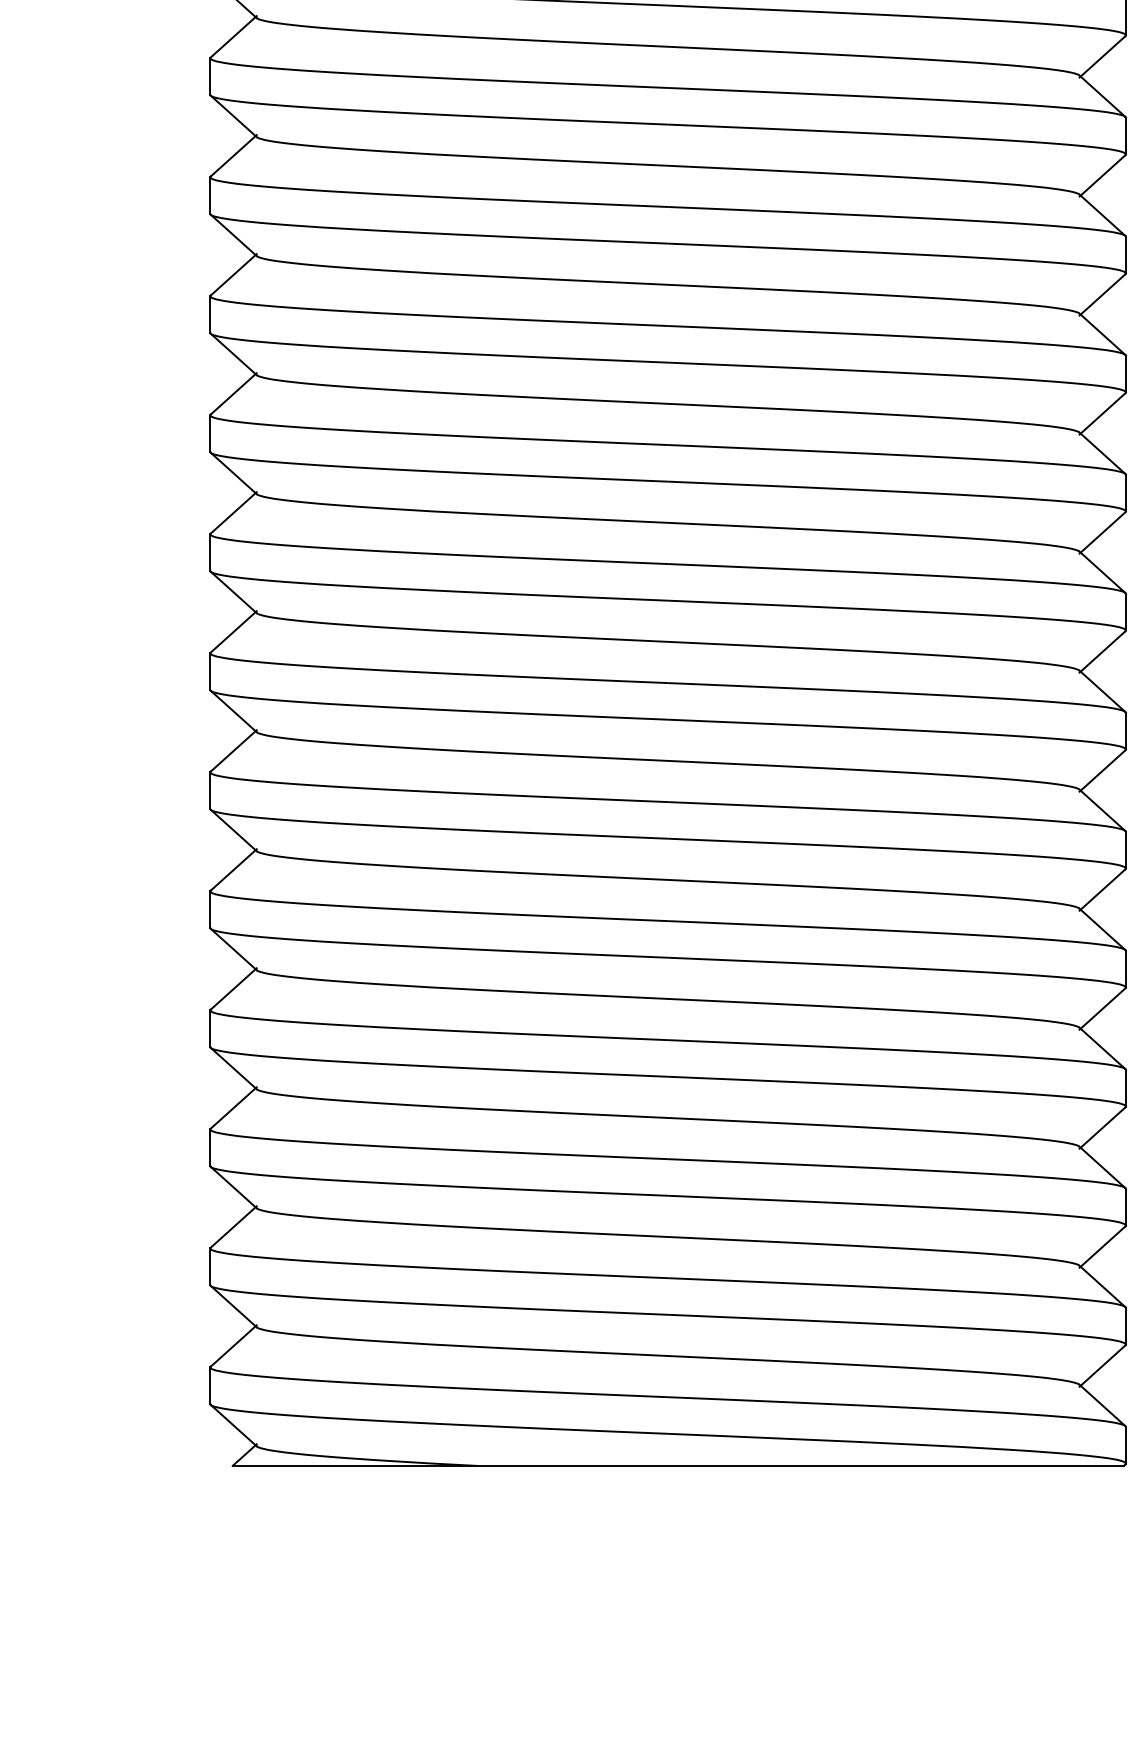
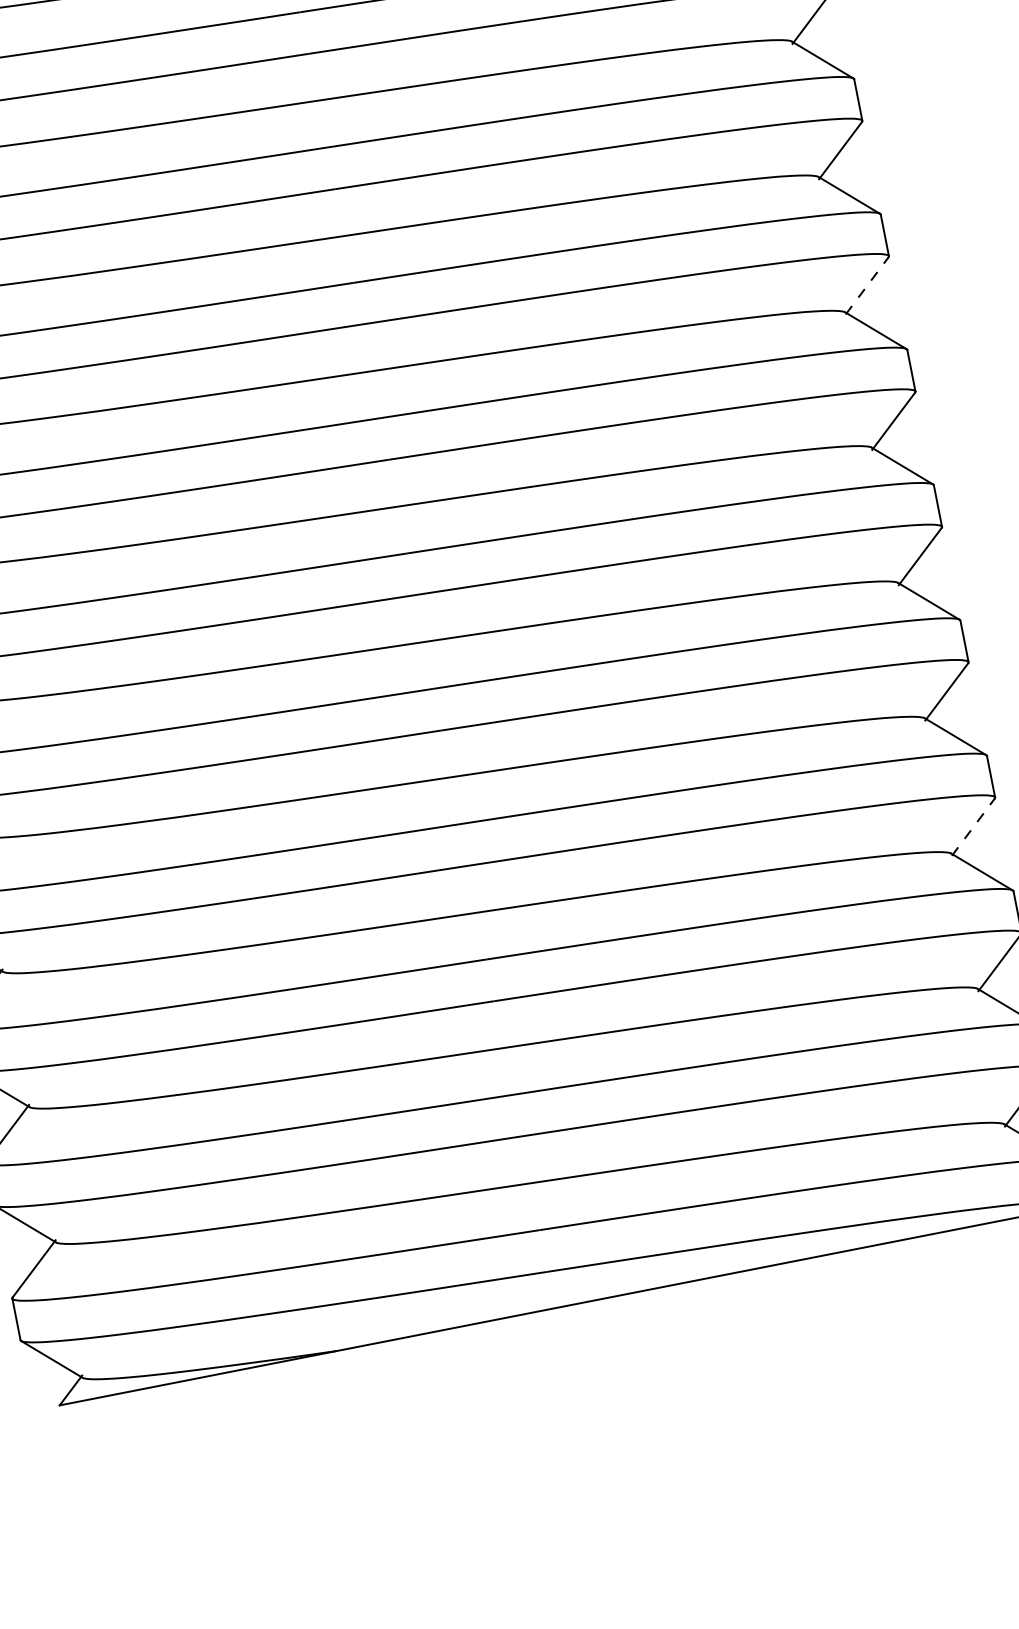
line: (1102, 652) -> (867, 286), solid -> dashed
line: (1102, 1128) -> (973, 827), solid -> dashed

